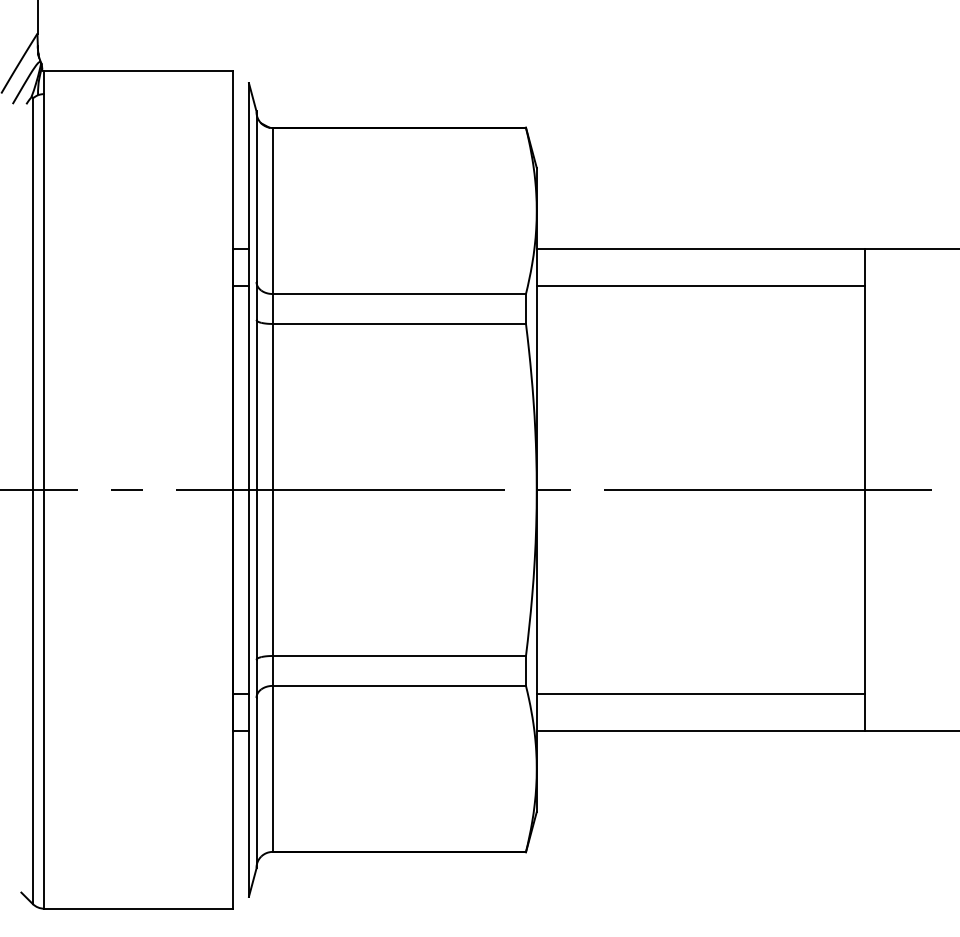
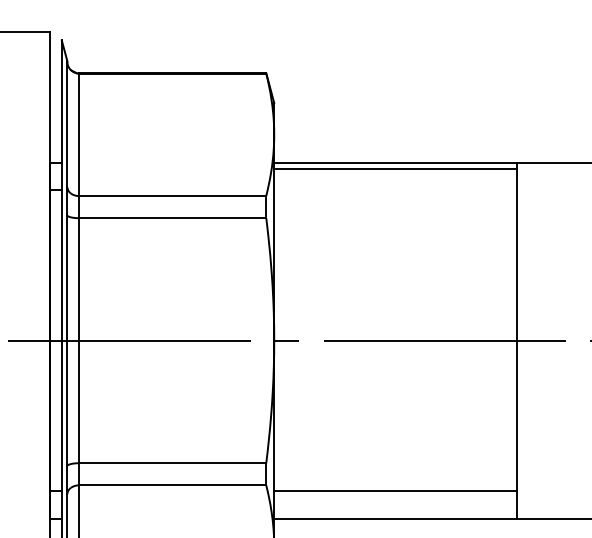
line: (700, 285) -> (395, 168), moved

